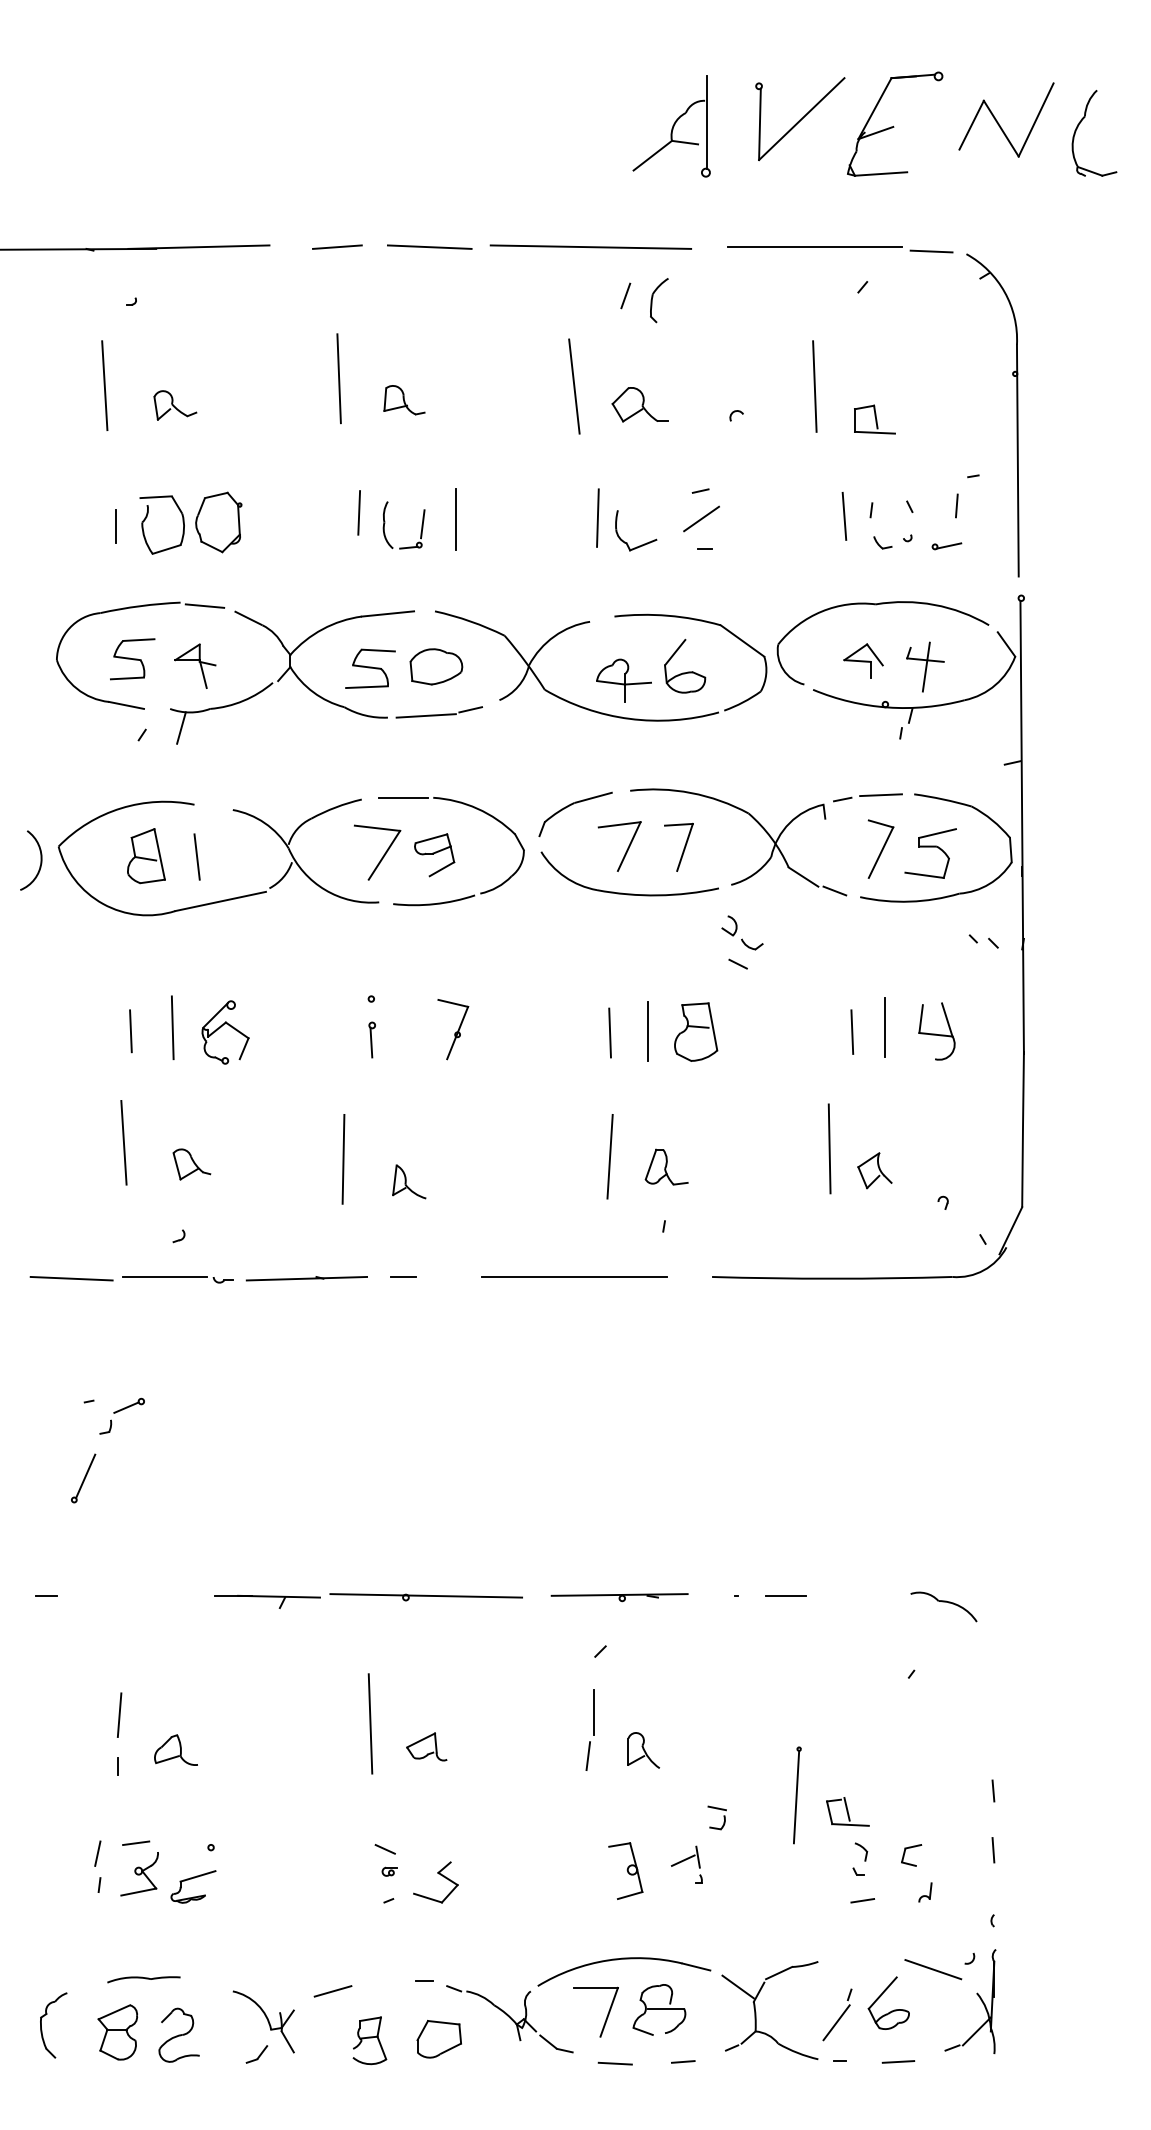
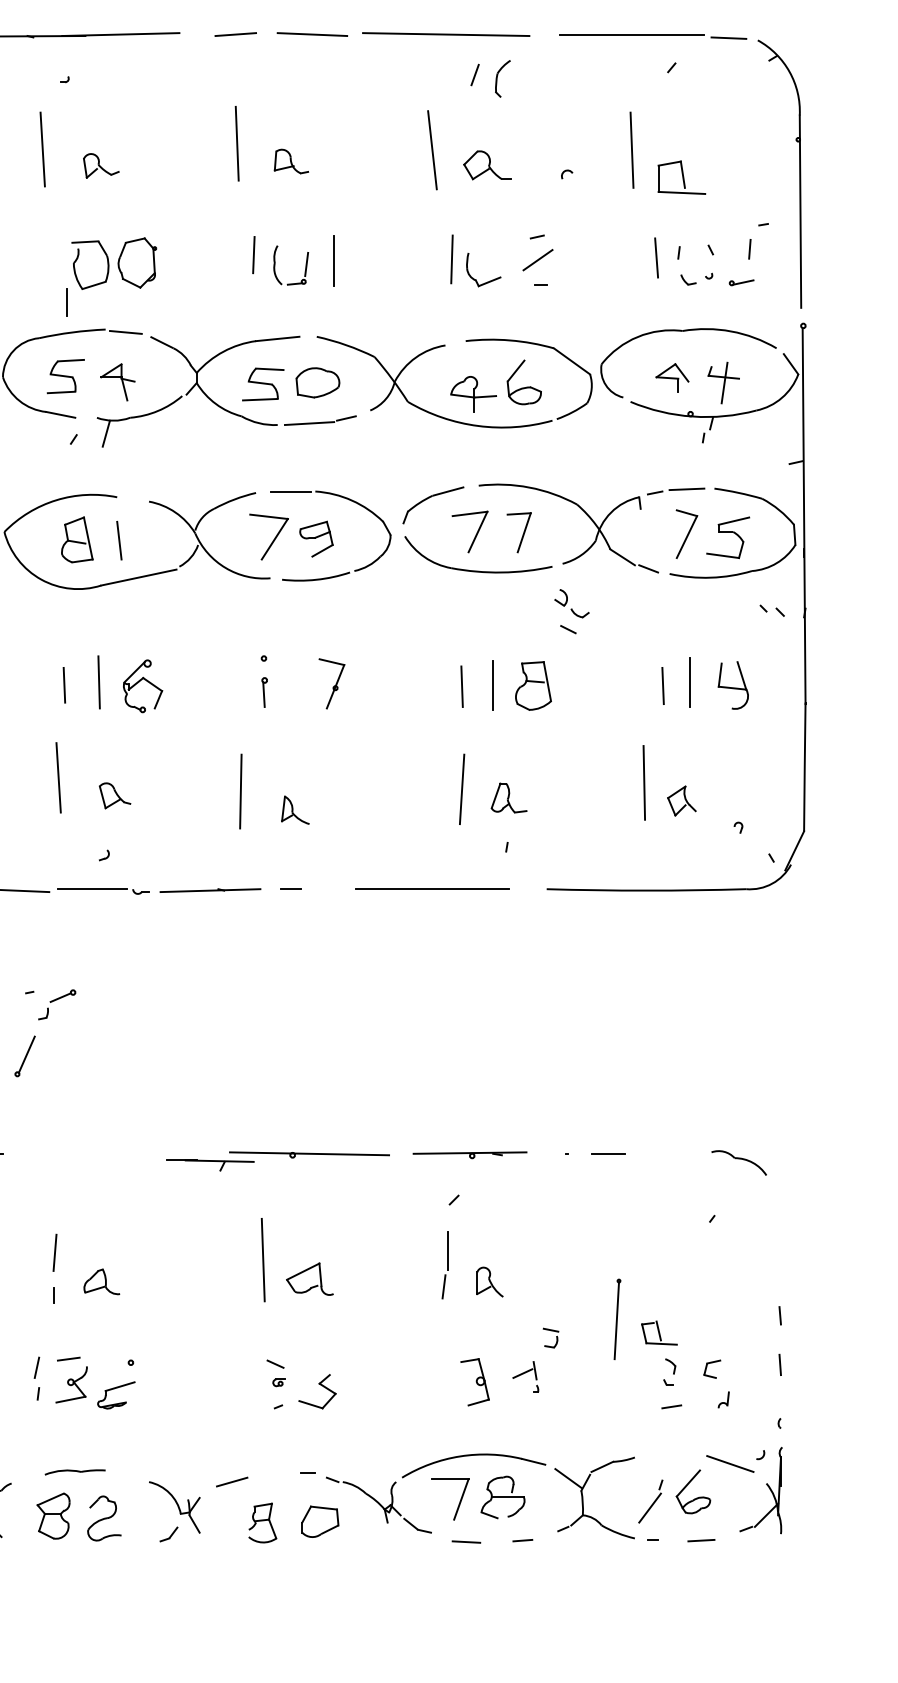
part: (874, 419) -> (681, 177), size x1.4
line: (115, 526) -> (66, 302), moved
part: (267, 1601) -> (210, 1165), moved
part: (426, 1746) -> (309, 1278), size x1.4

